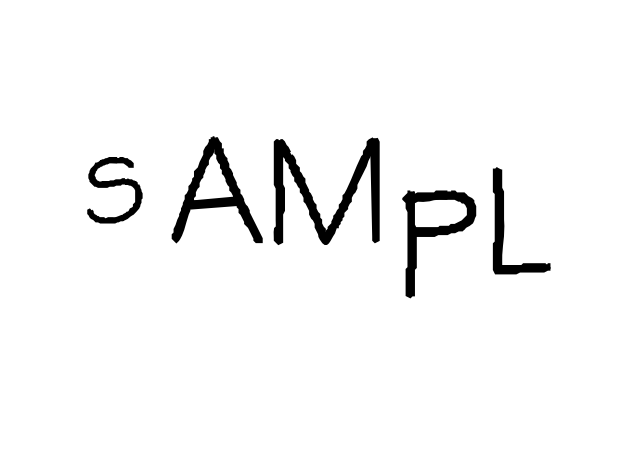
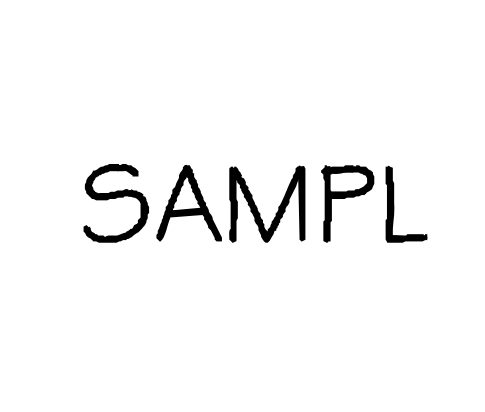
part: (113, 190) -> (115, 203), size x1.67
part: (504, 219) -> (394, 203), moved
part: (439, 243) -> (347, 203), moved

